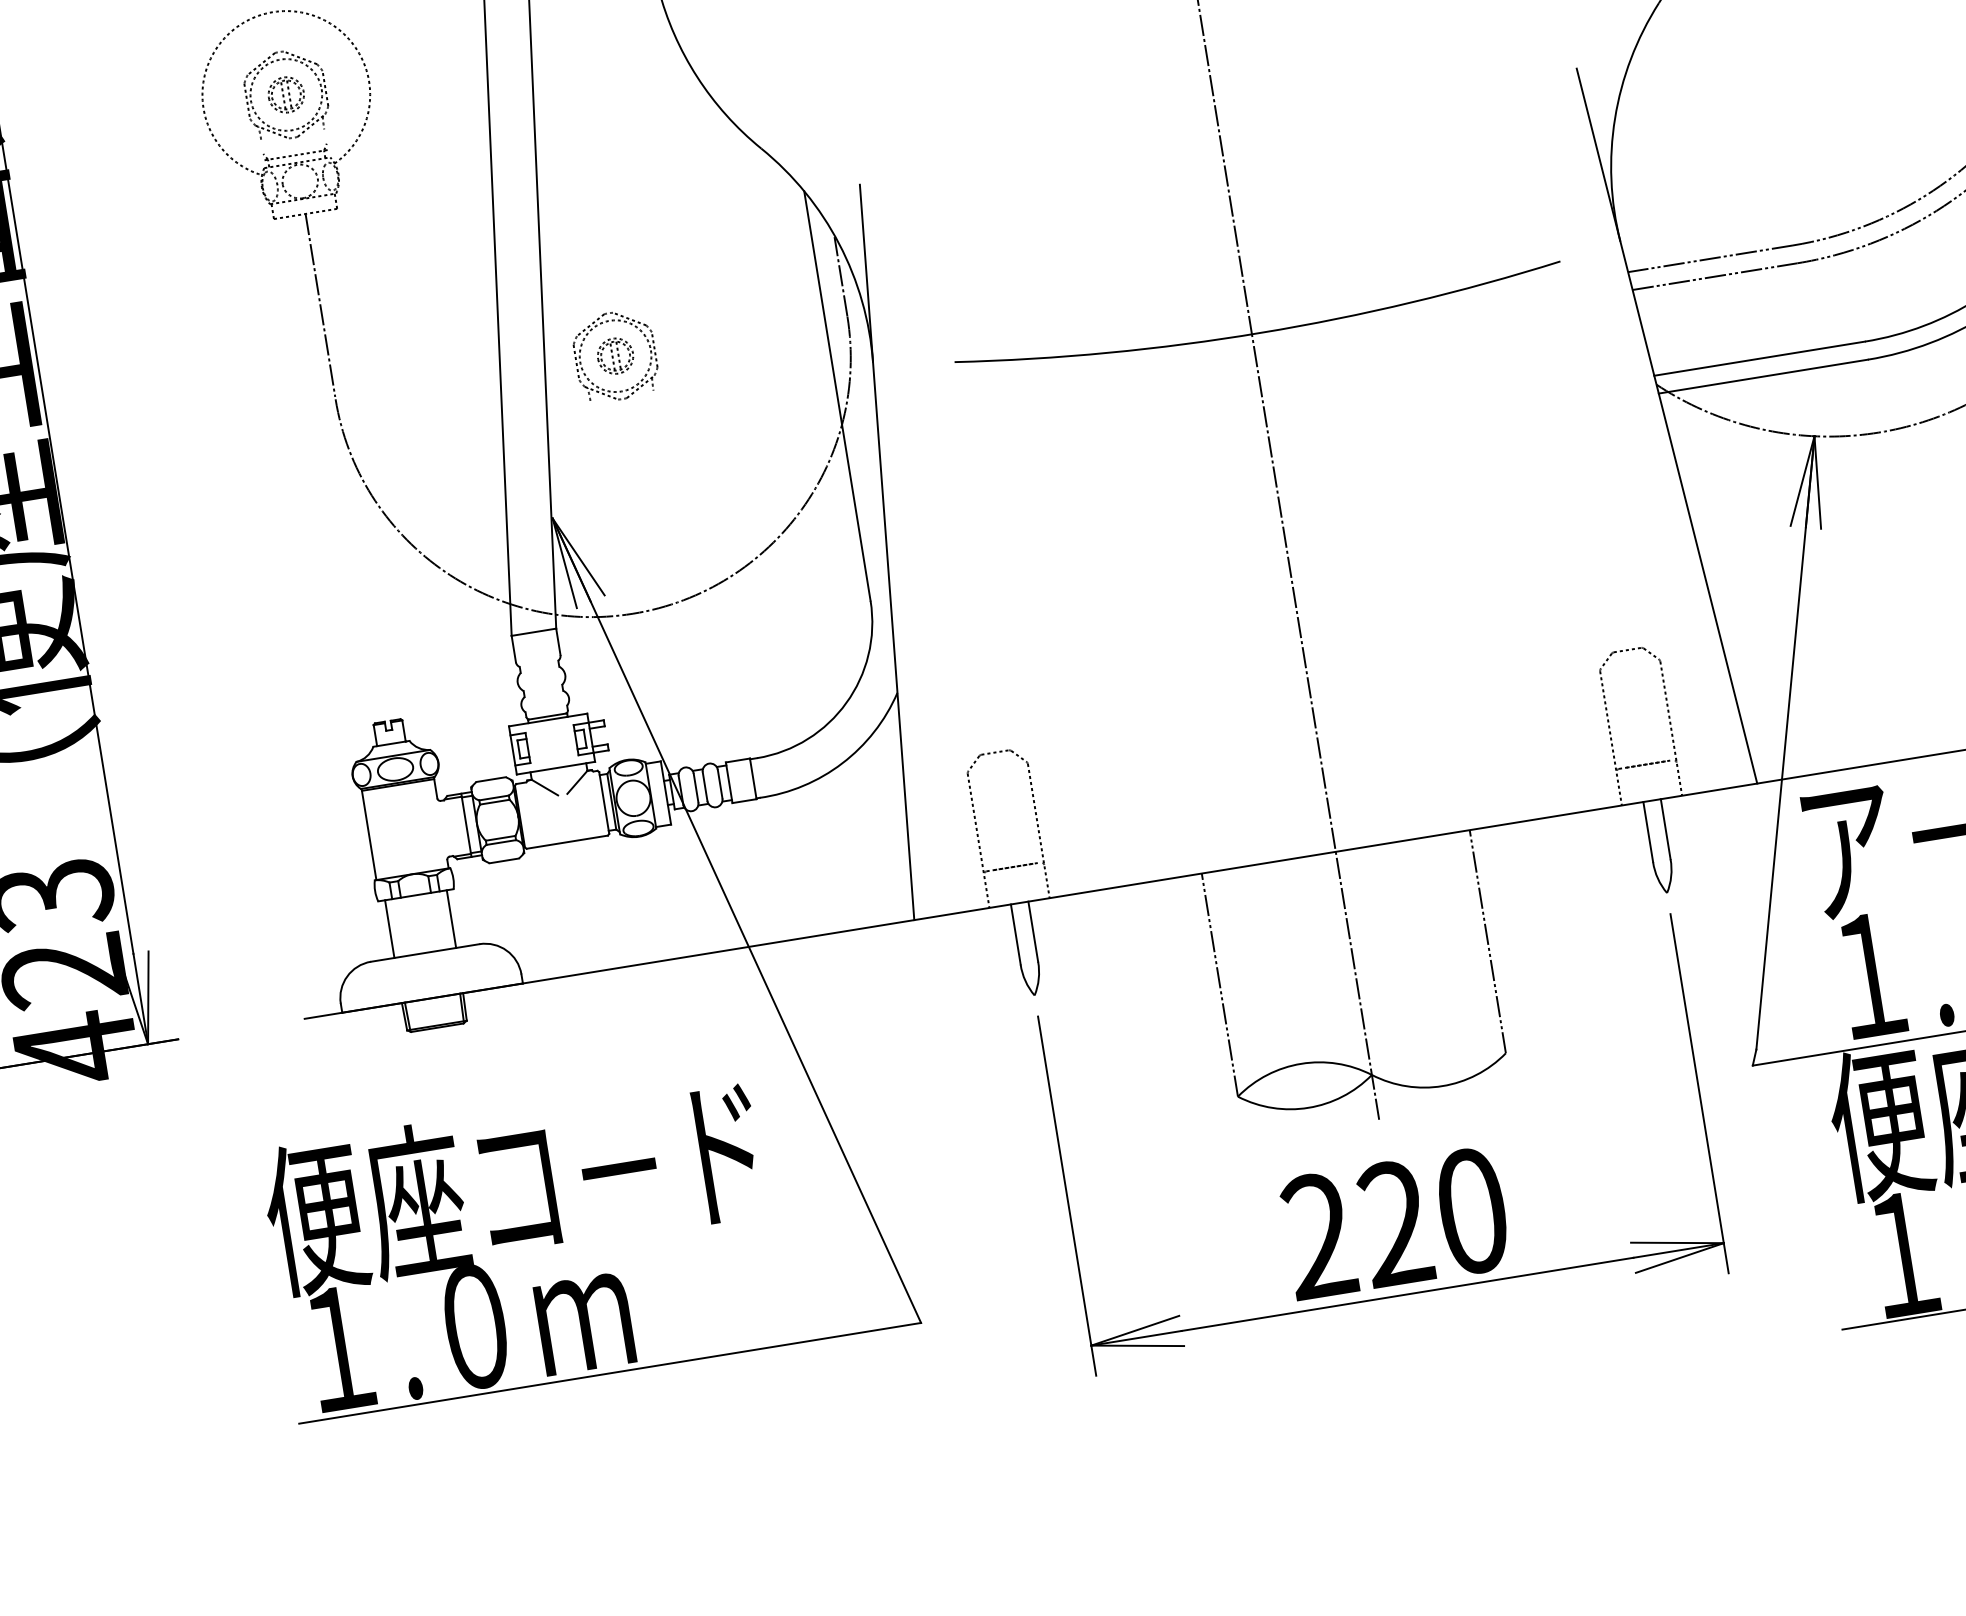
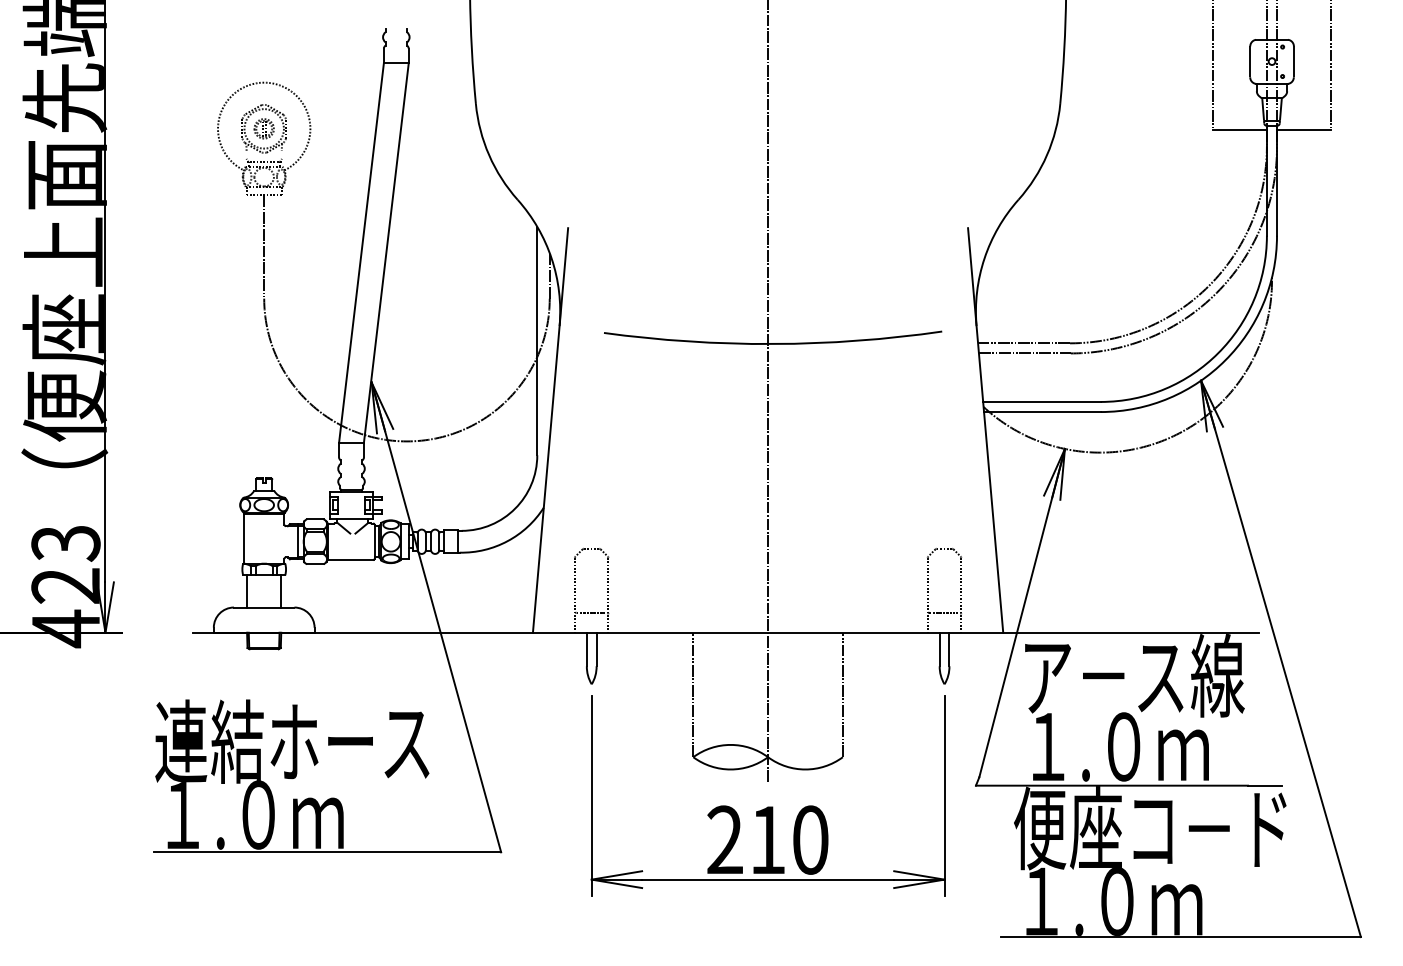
part: (614, 355) -> (419, 299), removed
text: (514, 1184) -> (292, 741), 便座コ－ド -> 連結ホース
text: (1394, 1222) -> (767, 839), 220 -> 210

